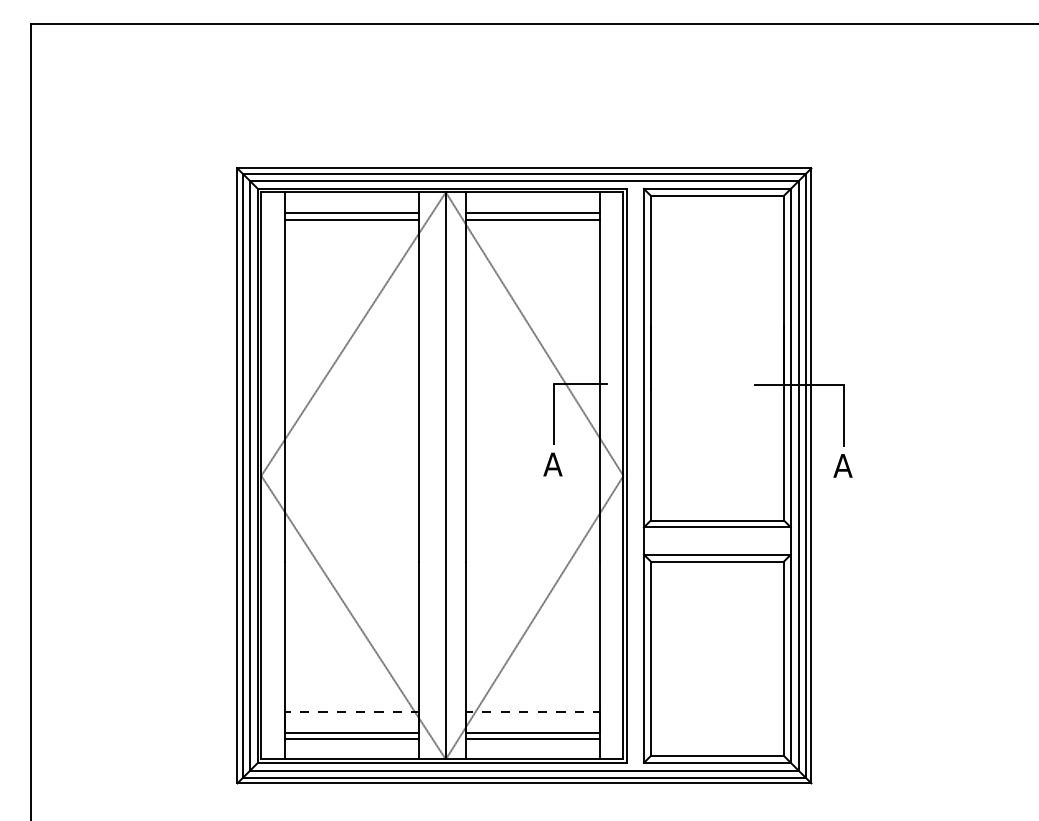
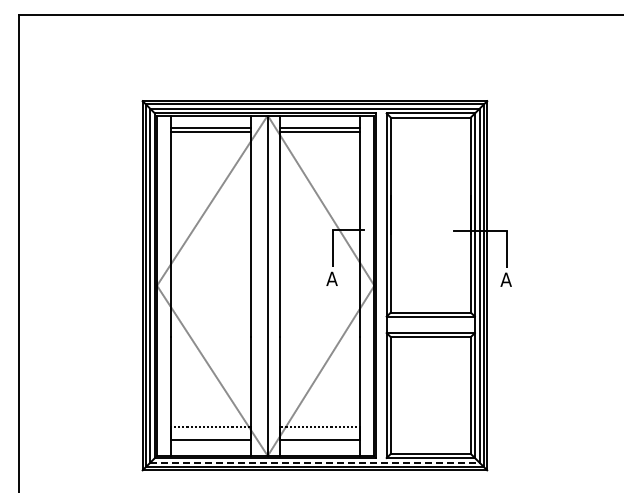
line: (352, 738) -> (211, 443), removed
line: (533, 738) -> (320, 443), removed
line: (523, 770) -> (314, 462), solid -> dashed

